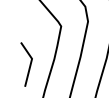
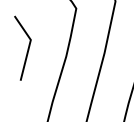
line: (29, 64) -> (27, 48), moved

